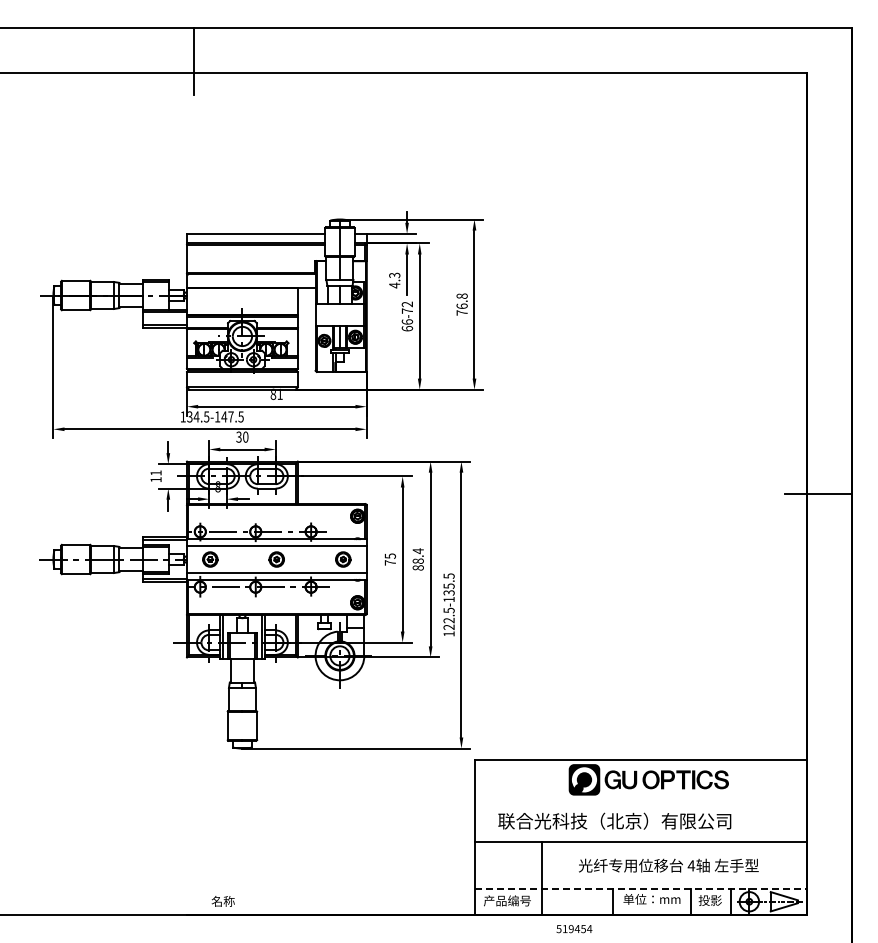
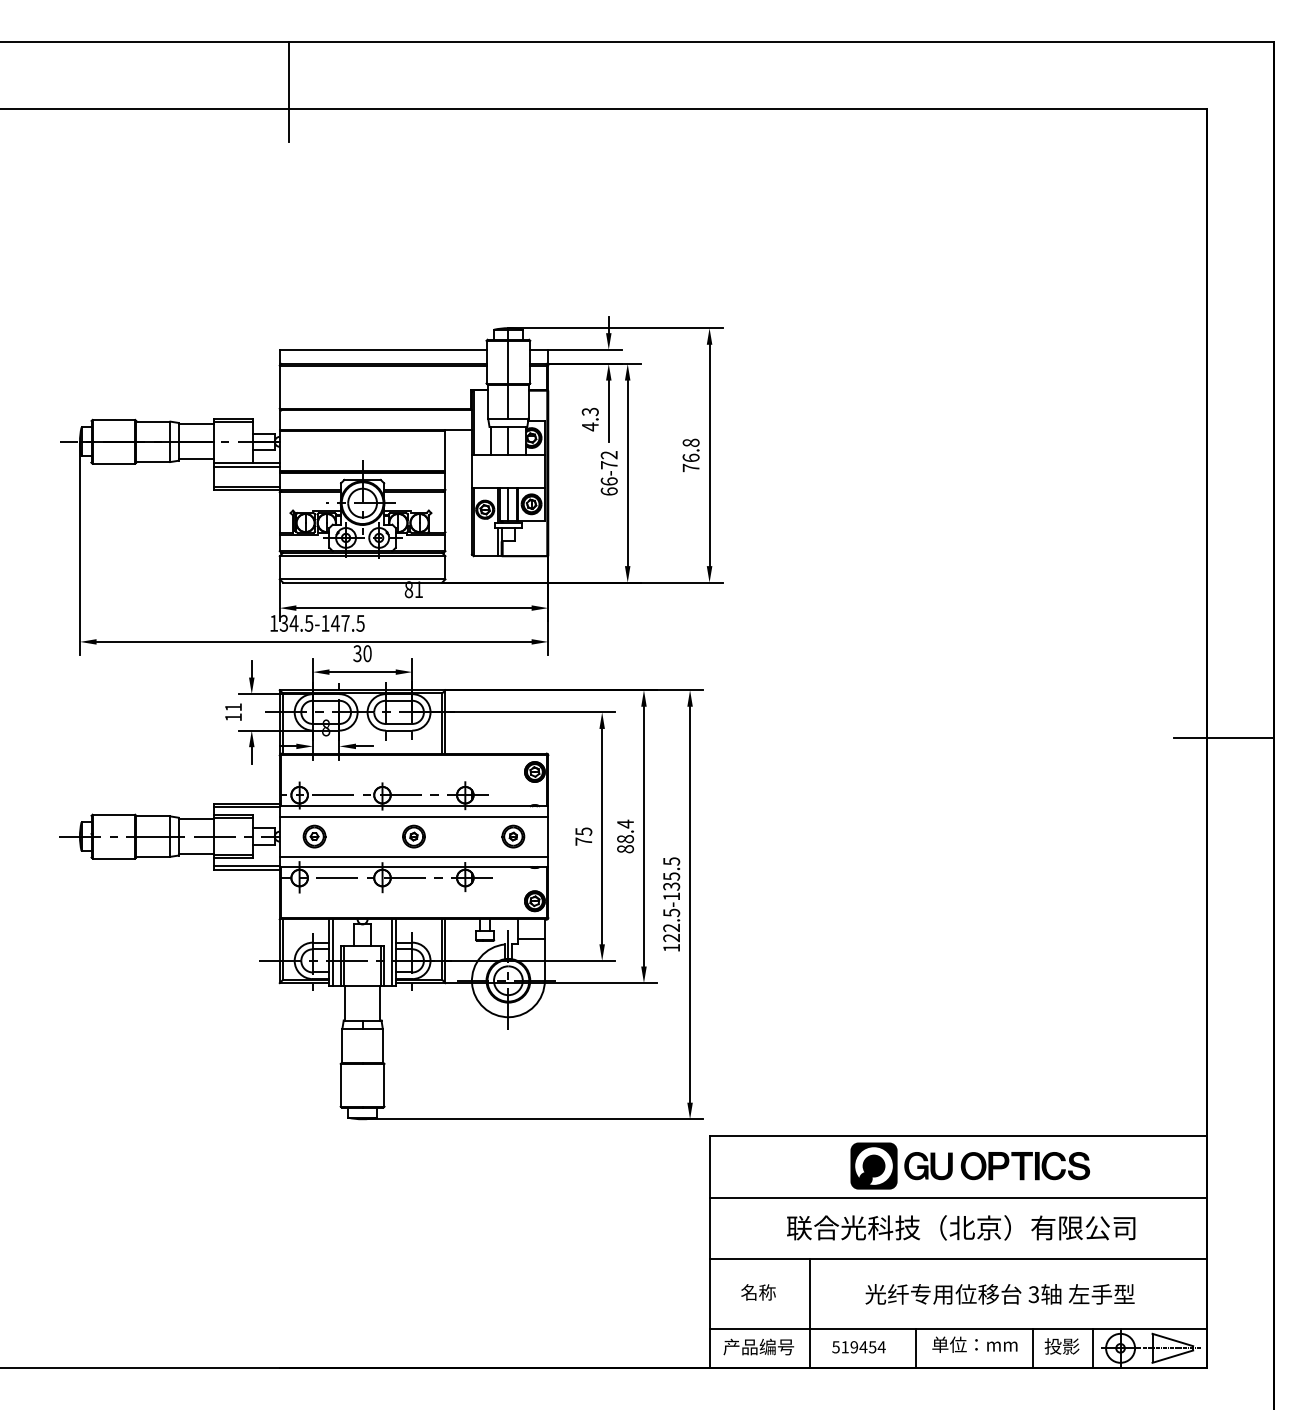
line: (640, 800) -> (957, 1196), added
text: (614, 820) -> (960, 1226), moved
text: (691, 865) -> (1034, 1294), 4 -> 3
line: (641, 888) -> (959, 1328), dashed -> solid
text: (222, 901) -> (757, 1292), moved
text: (574, 929) -> (859, 1347), moved

